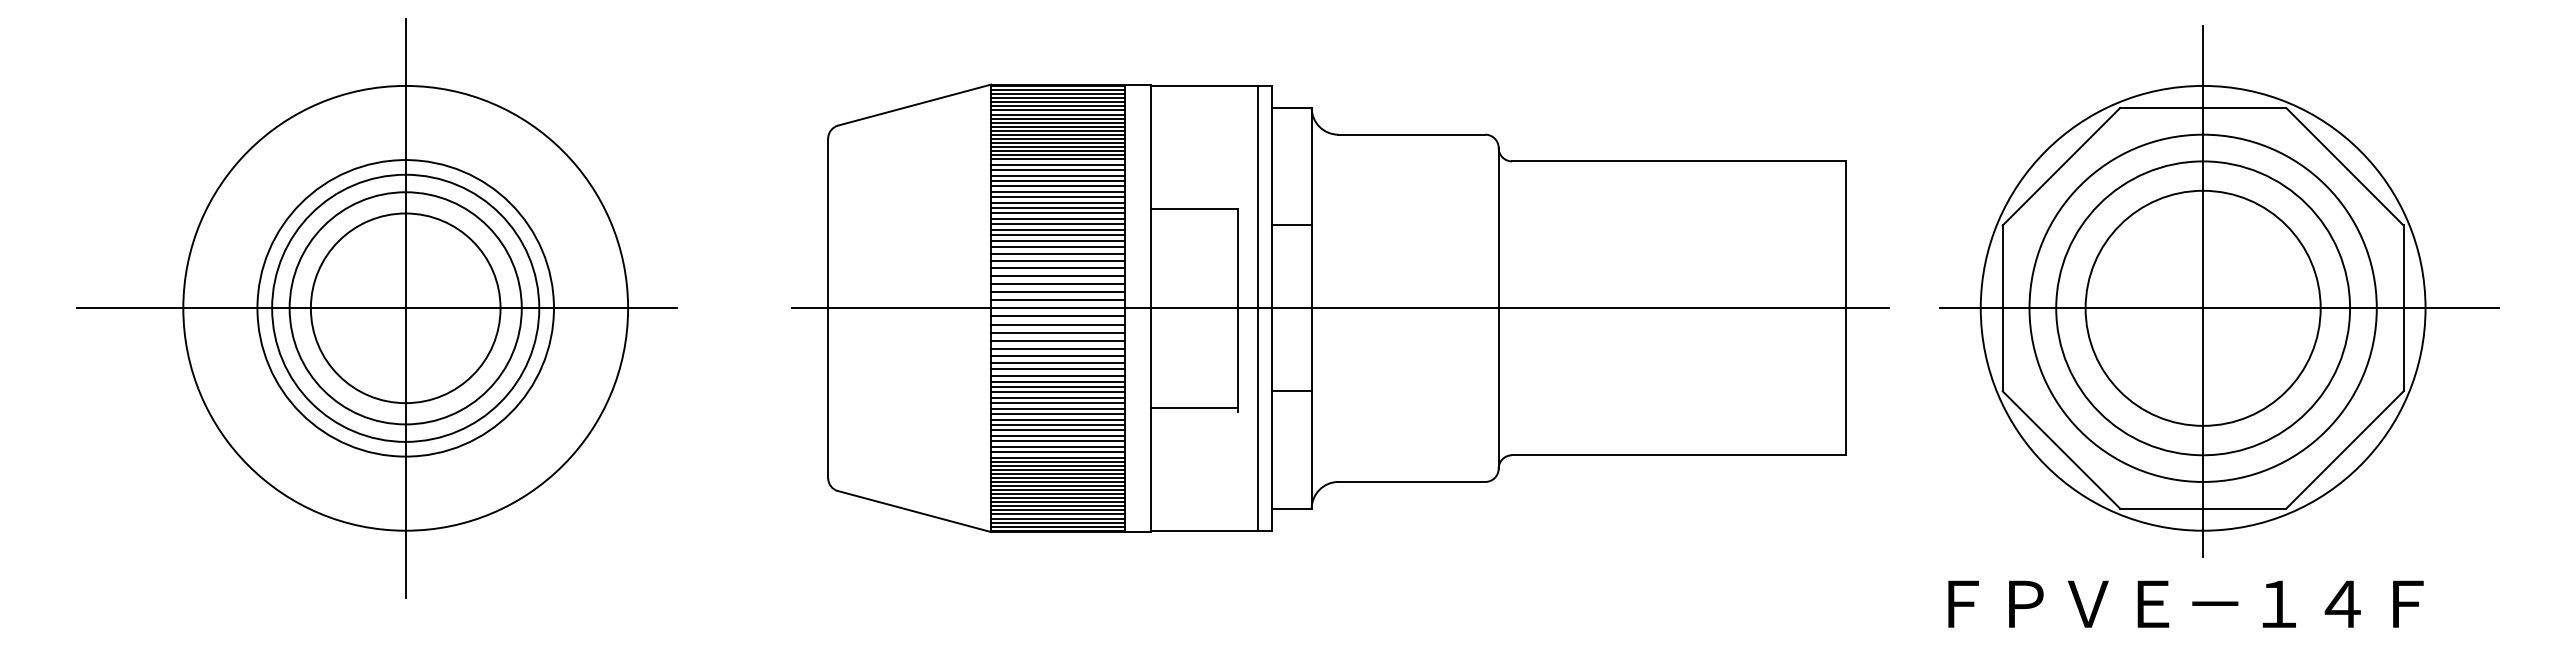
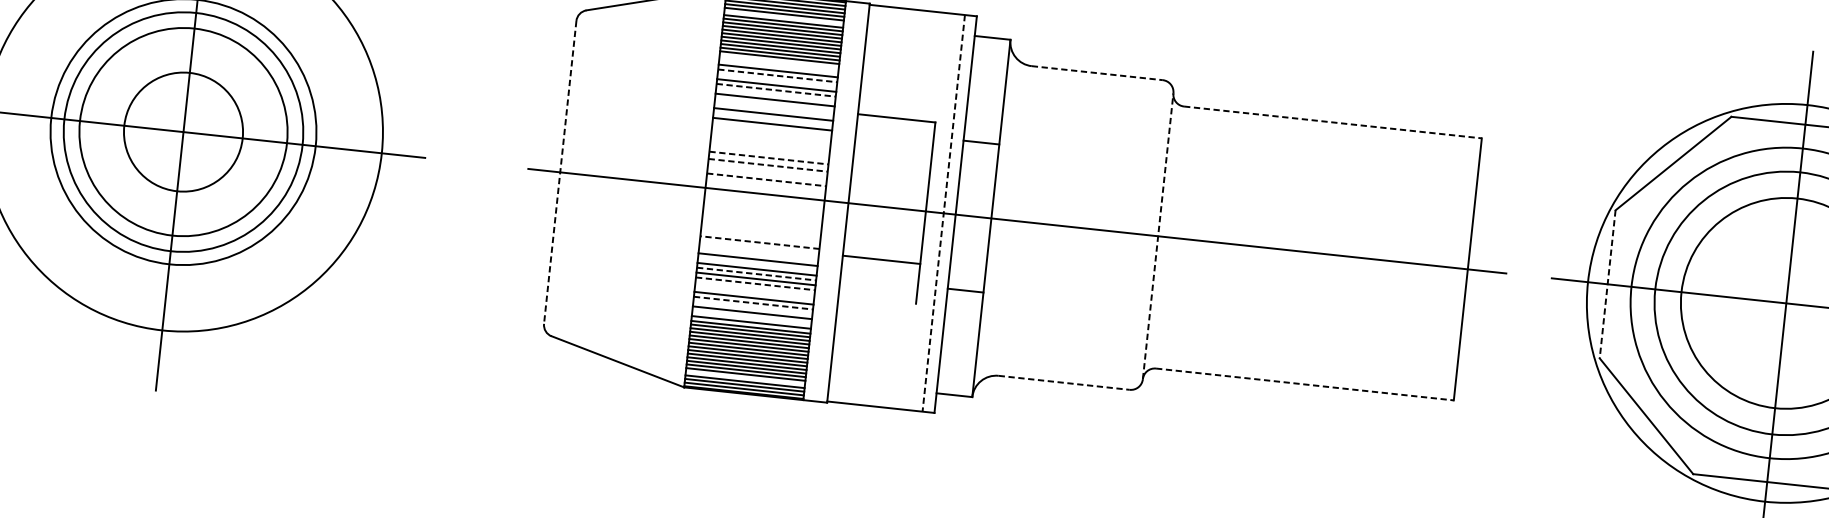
line: (1057, 110) -> (783, 17), removed
line: (1412, 134) -> (1097, 73), solid -> dashed
line: (1057, 159) -> (778, 61), removed
line: (1679, 161) -> (1333, 122), solid -> dashed
line: (1057, 164) -> (778, 65), removed
line: (1057, 175) -> (777, 75), solid -> dashed
line: (1057, 180) -> (776, 80), removed
line: (1057, 191) -> (775, 90), solid -> dashed
line: (1057, 197) -> (775, 95), removed
line: (1057, 208) -> (774, 105), removed
line: (1057, 213) -> (773, 109), removed
line: (1057, 224) -> (772, 119), removed
line: (1057, 235) -> (771, 129), removed
line: (1057, 240) -> (771, 133), removed
line: (1057, 247) -> (770, 139), removed
line: (1057, 254) -> (769, 146), removed
line: (1057, 260) -> (769, 151), removed
line: (1057, 267) -> (768, 157), solid -> dashed
line: (1057, 275) -> (767, 164), solid -> dashed
line: (1057, 284) -> (766, 172), removed
line: (1057, 292) -> (766, 180), solid -> dashed
line: (1057, 300) -> (765, 187), removed
line: (1498, 307) -> (1158, 235), solid -> dashed
circle: (405, 308) -> (183, 132), size x0.7
line: (828, 308) -> (560, 172), solid -> dashed
line: (1258, 308) -> (943, 213), solid -> dashed
line: (2002, 308) -> (1607, 284), solid -> dashed
line: (1057, 316) -> (763, 201), removed
line: (1057, 324) -> (763, 208), removed
line: (1057, 332) -> (762, 215), removed
line: (1057, 340) -> (761, 222), removed
line: (1057, 349) -> (760, 230), removed
line: (1057, 355) -> (760, 236), removed
line: (1057, 362) -> (759, 242), solid -> dashed
line: (1057, 369) -> (758, 248), removed
line: (1057, 376) -> (758, 255), removed
line: (1057, 387) -> (757, 264), removed
line: (1057, 397) -> (756, 273), solid -> dashed
line: (1057, 408) -> (755, 283), solid -> dashed
line: (1194, 408) -> (881, 260), moved
line: (1057, 414) -> (754, 288), removed
line: (1057, 419) -> (754, 293), removed
line: (1057, 430) -> (753, 303), solid -> dashed
line: (1057, 435) -> (752, 307), removed
line: (1057, 446) -> (751, 317), removed
line: (1679, 455) -> (1305, 384), solid -> dashed
line: (1412, 481) -> (1064, 382), solid -> dashed
line: (1057, 514) -> (745, 378), removed

